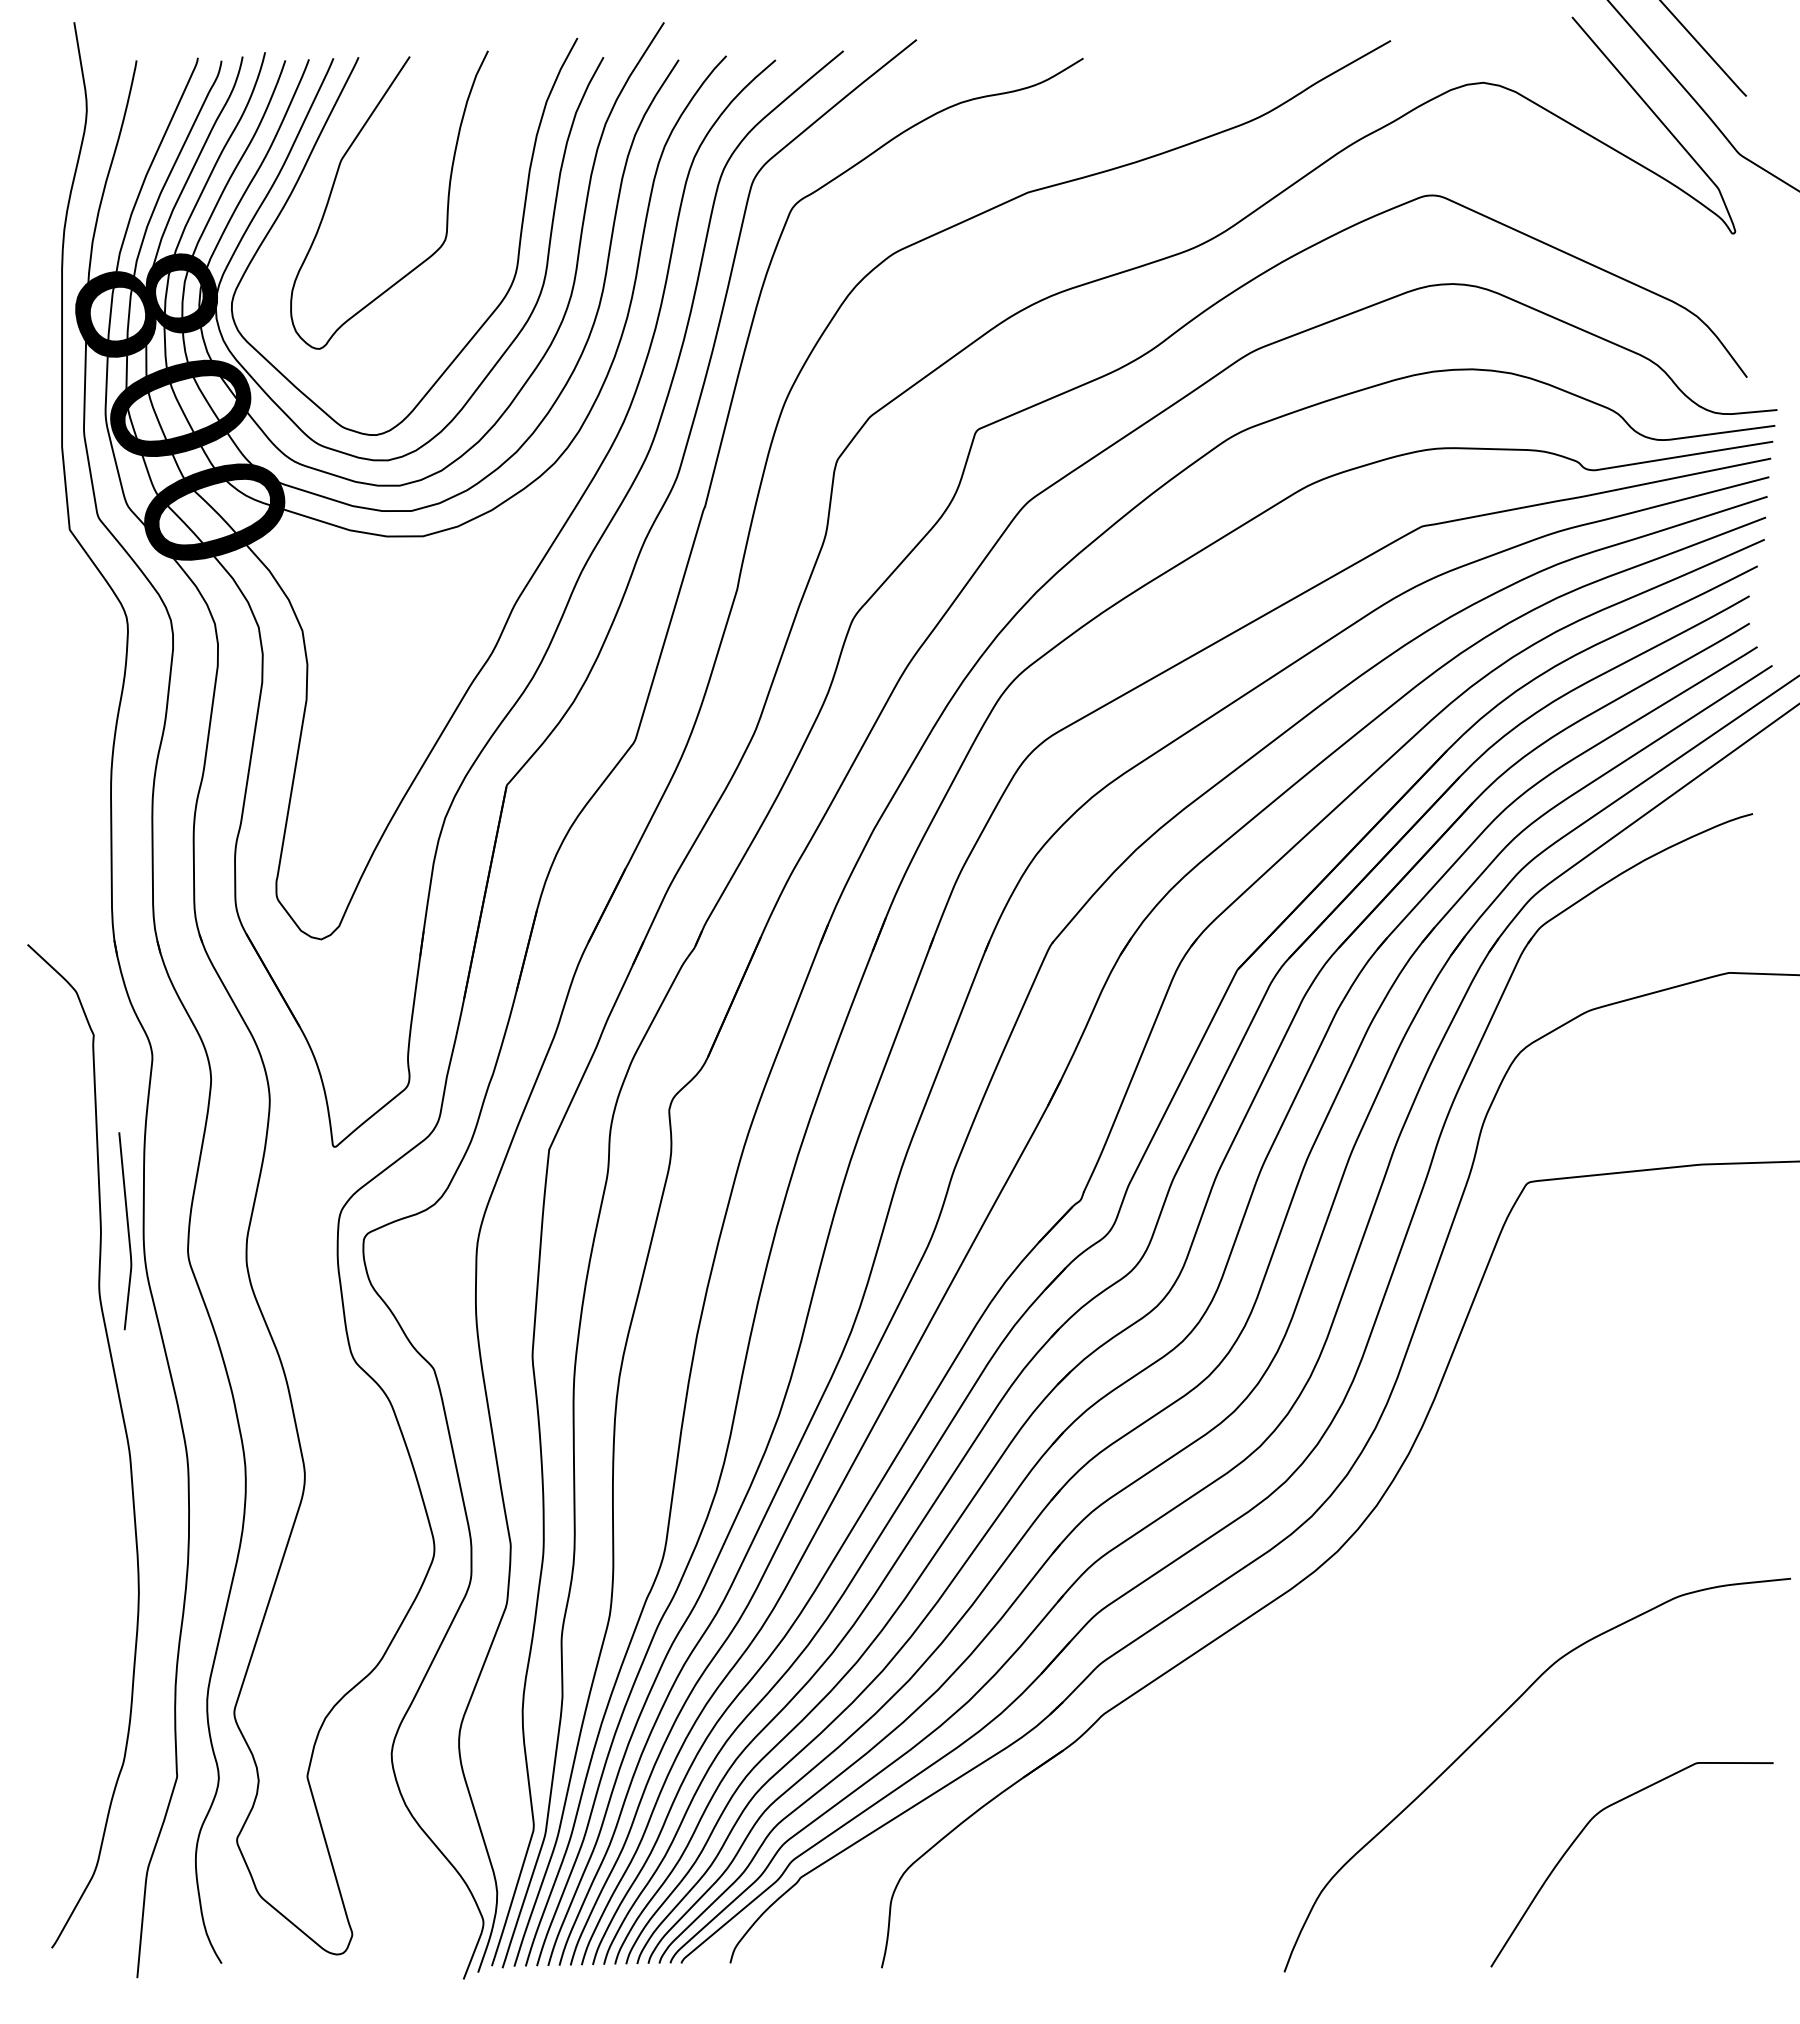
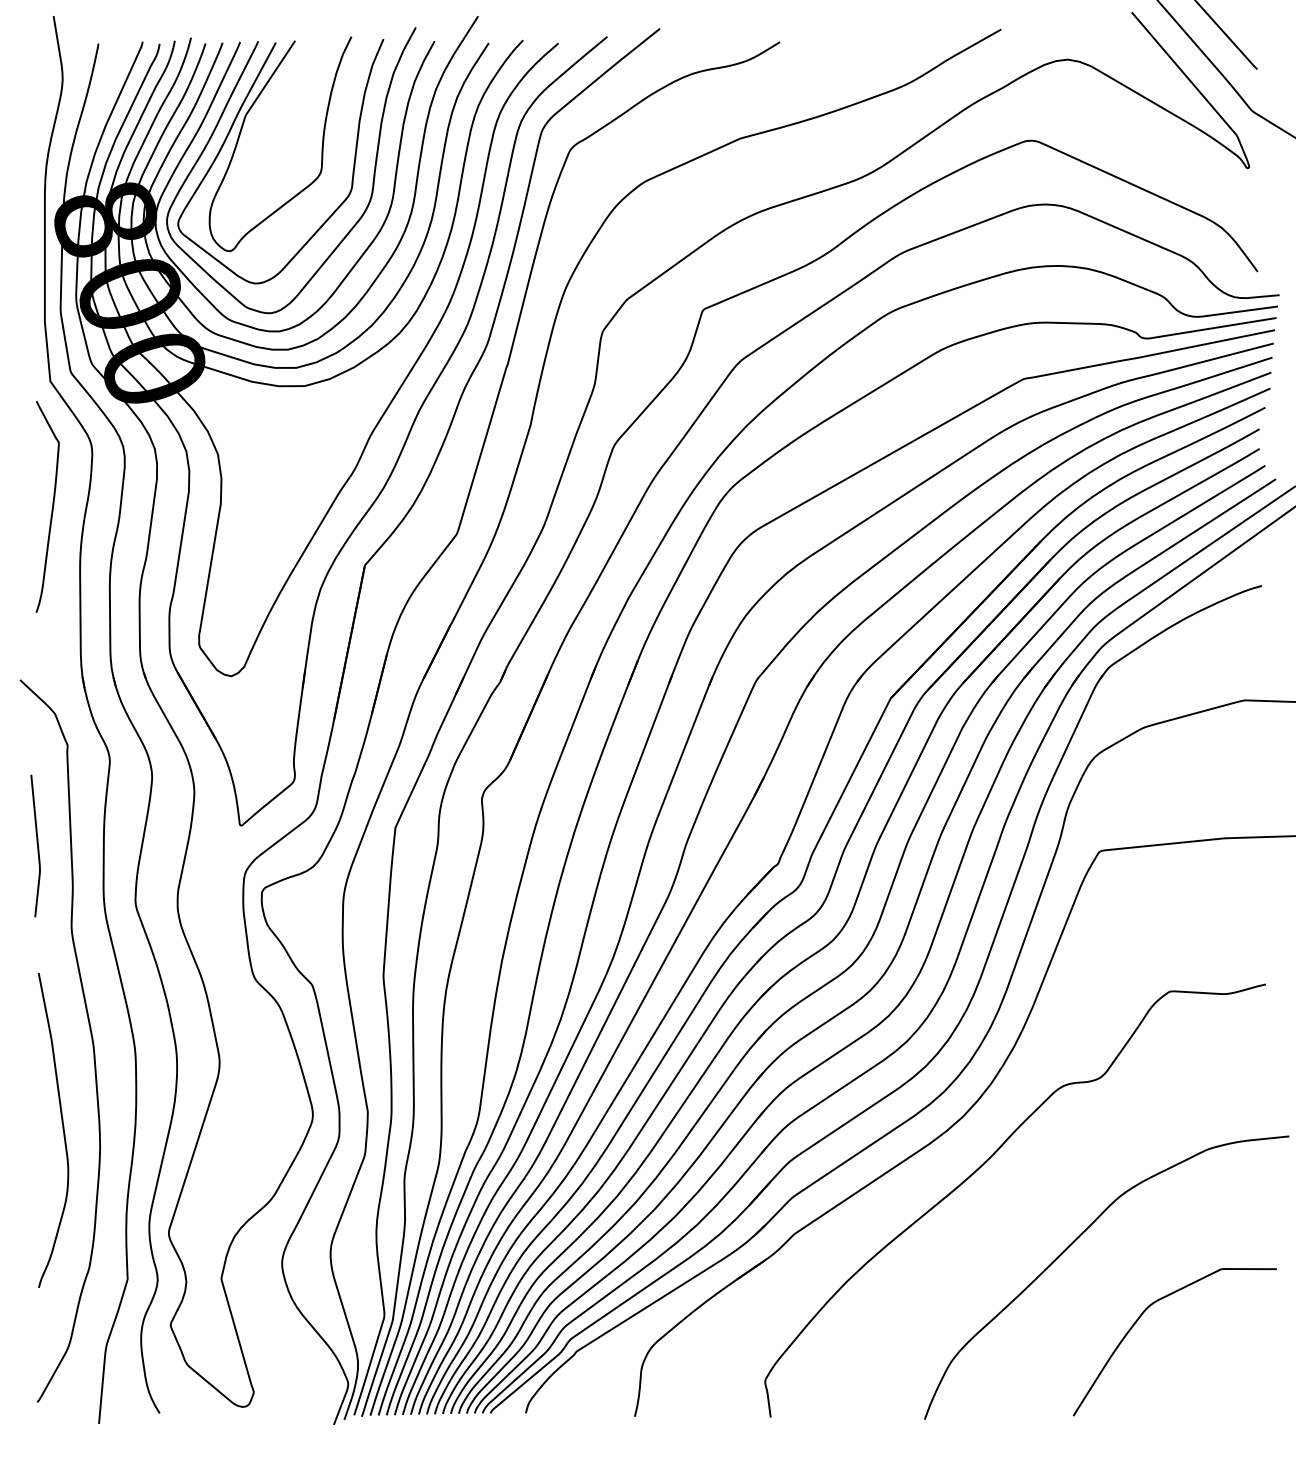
curve: (317, 187) -> (228, 135), added
curve: (72, 704) -> (52, 507), added
curve: (127, 1231) -> (37, 846), moved
curve: (86, 1565) -> (62, 1126), added
curve: (1364, 1620) -> (982, 1166), added

